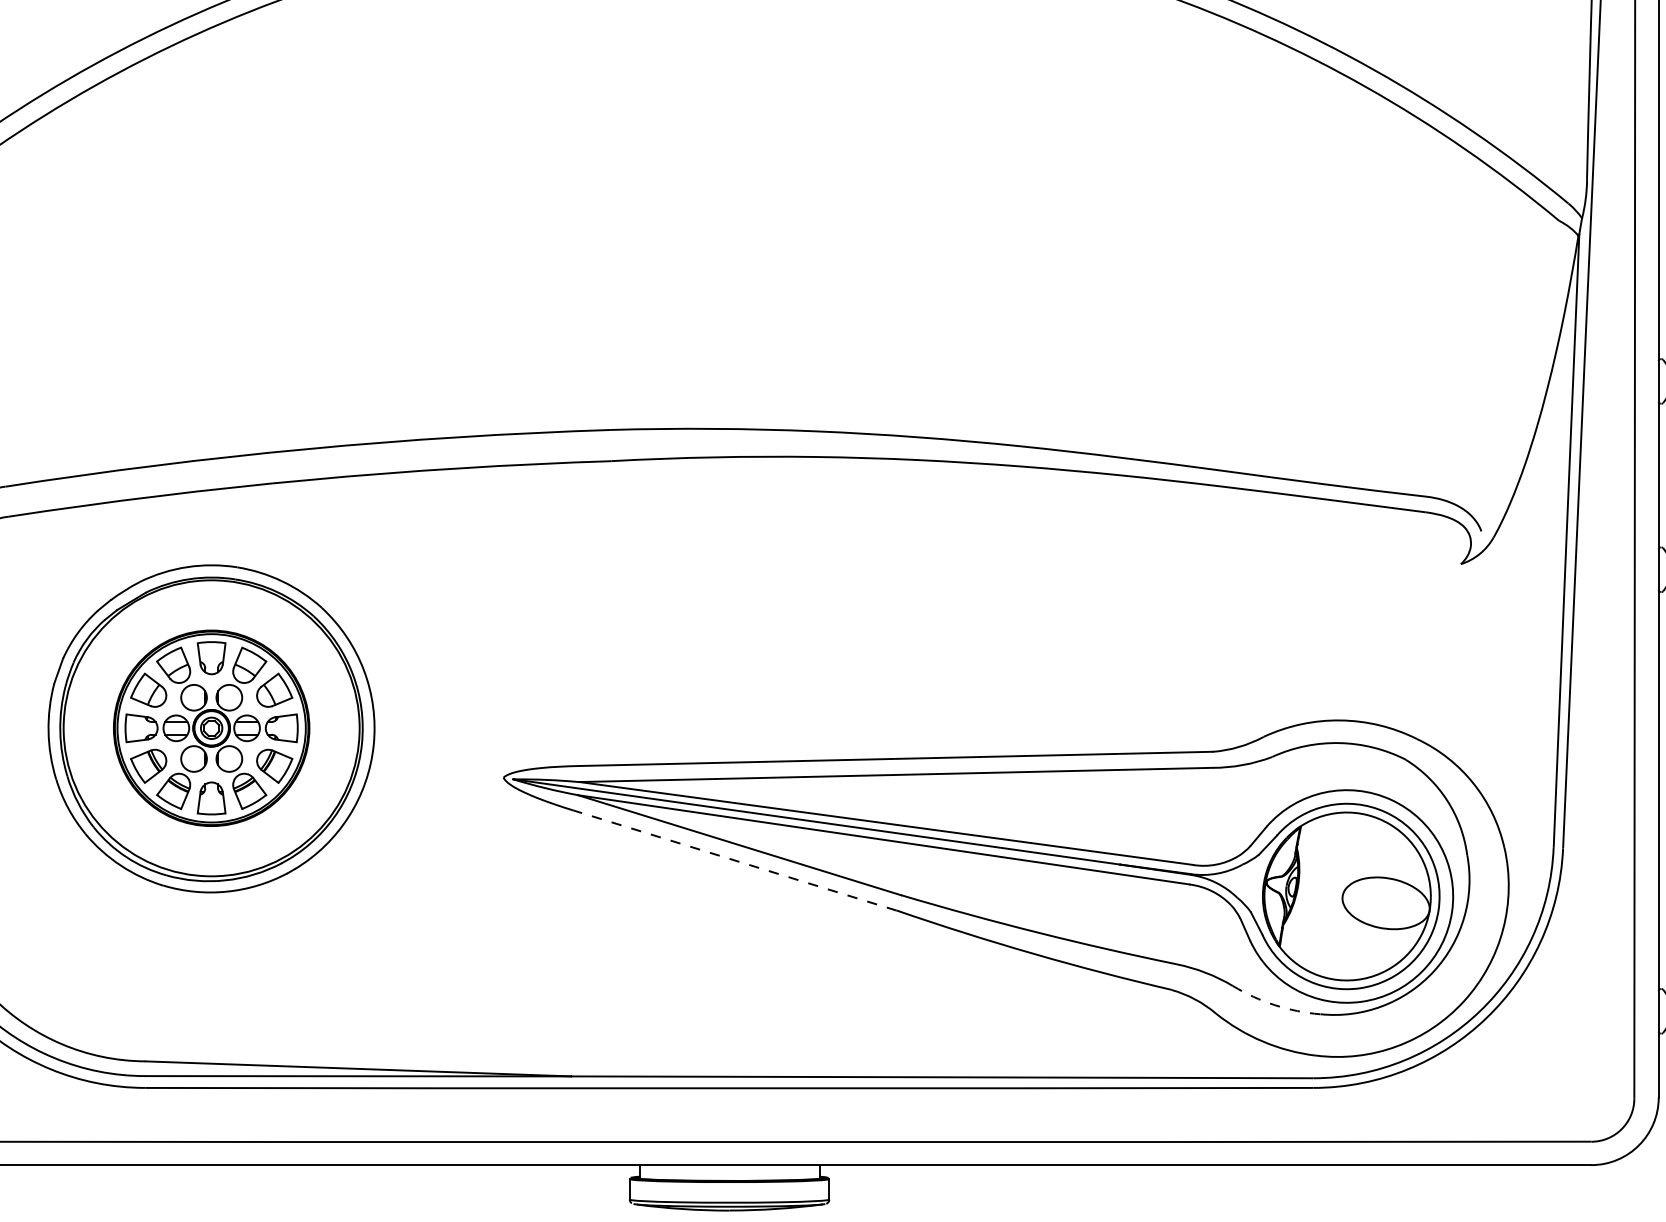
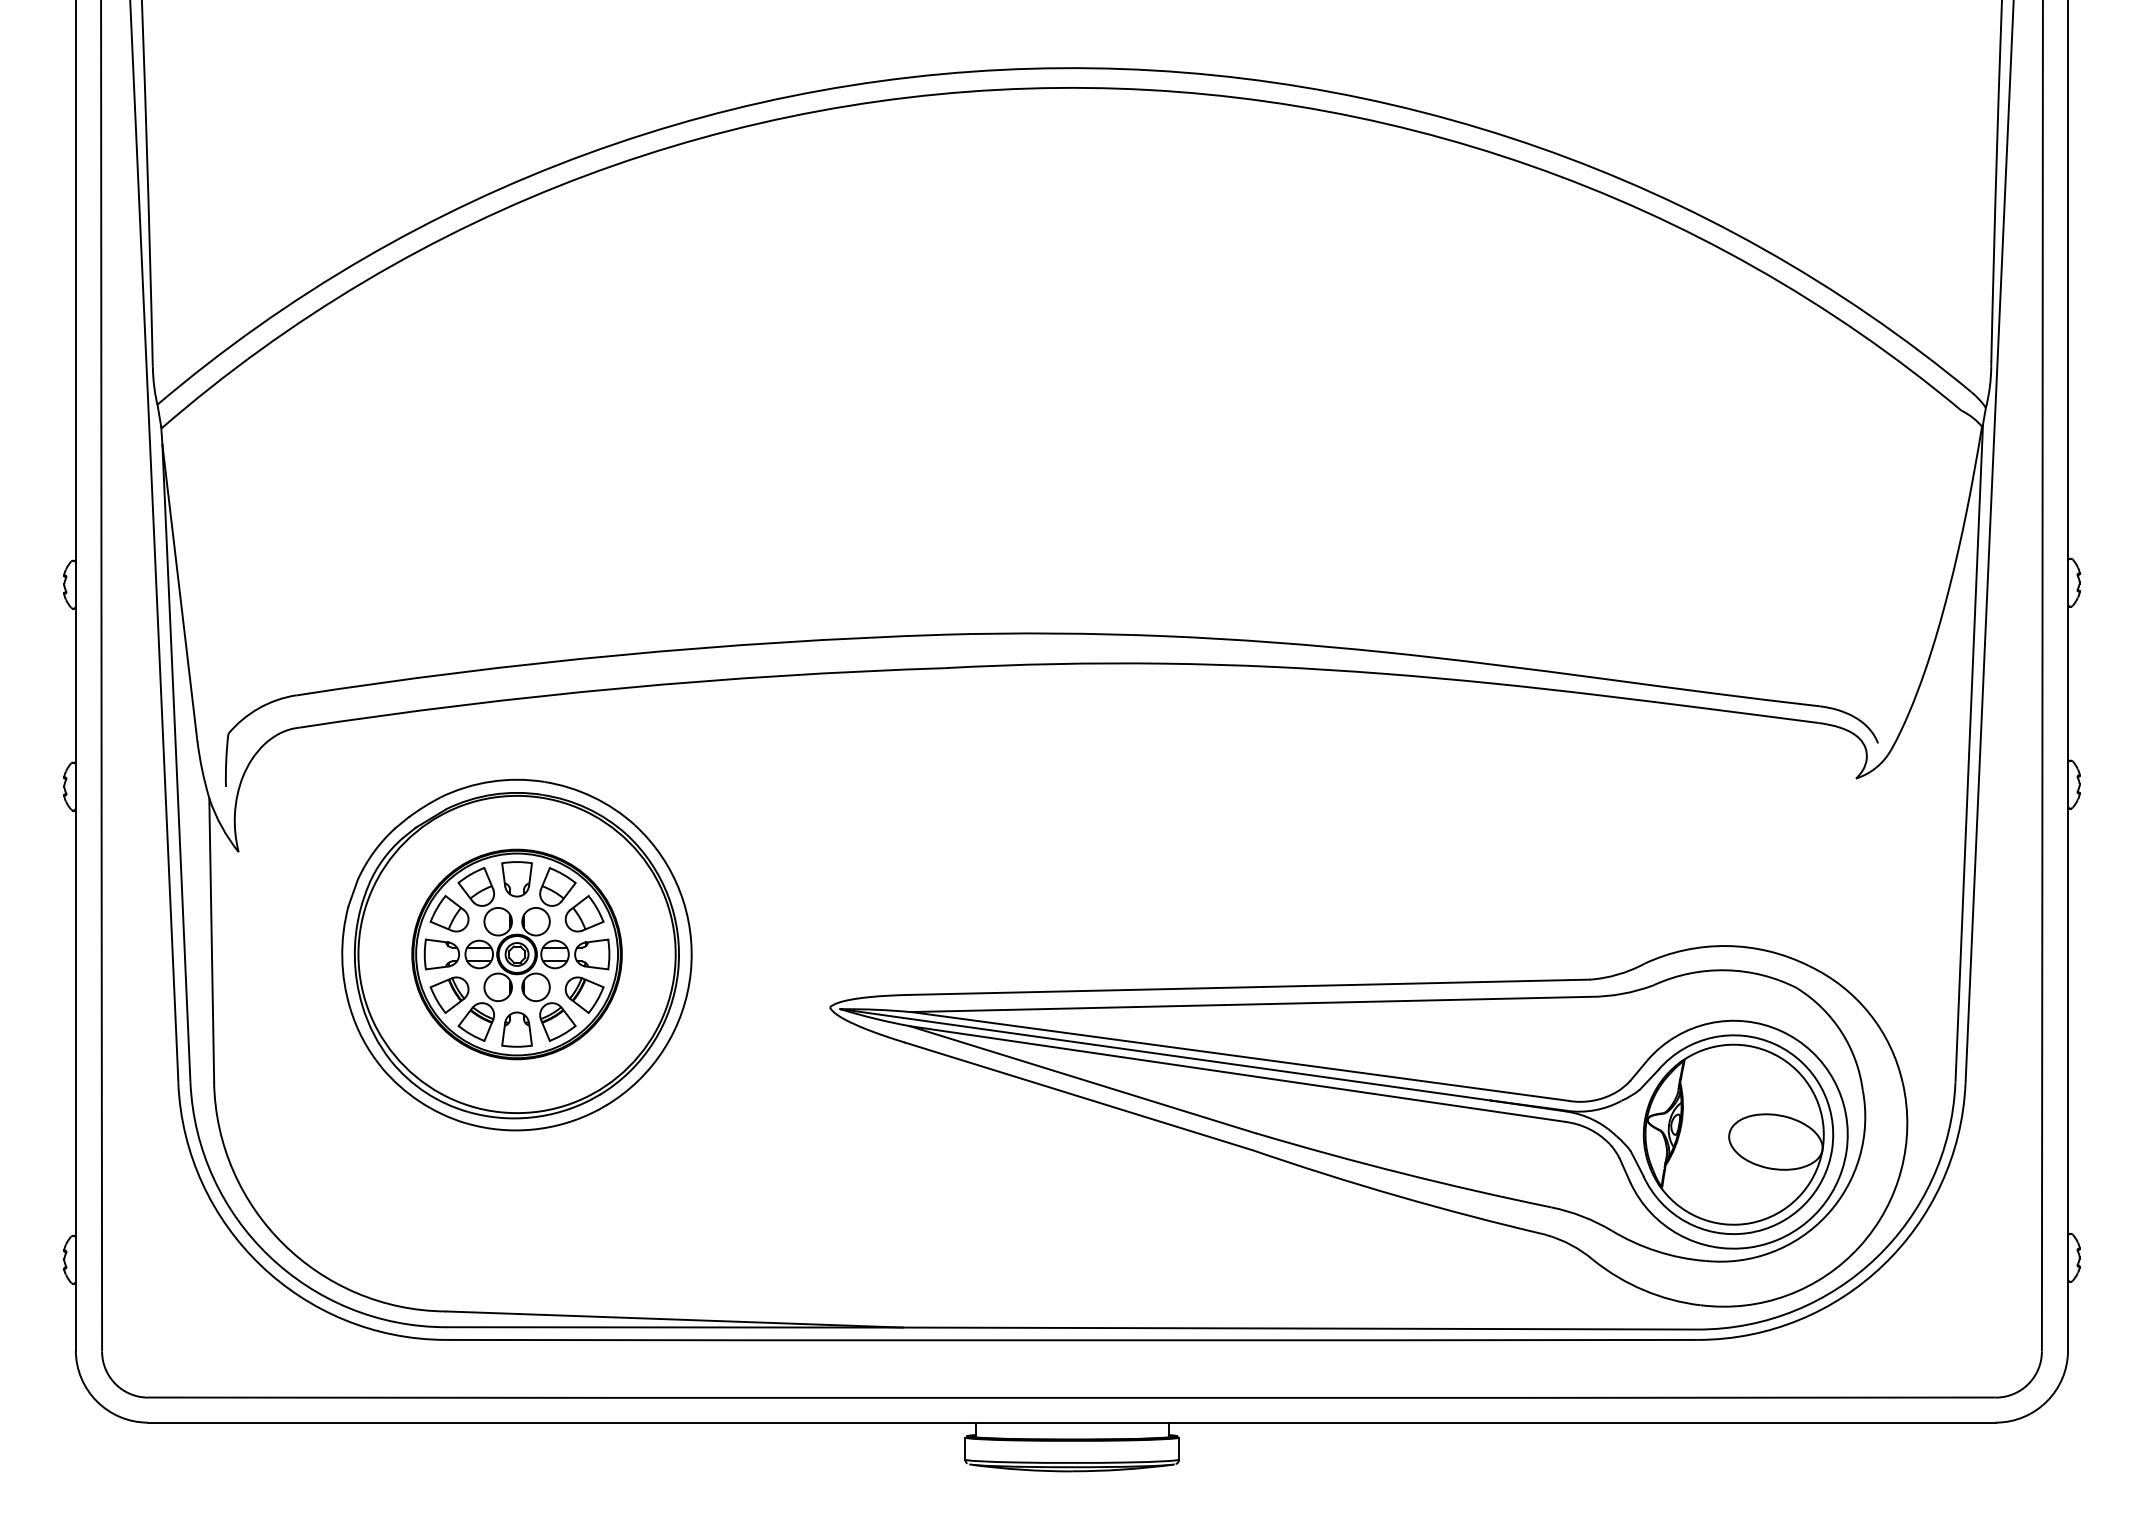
line: (734, 860) -> (1077, 1096), dashed -> solid
arc: (1274, 1005) -> (1656, 1251), dashed -> solid

